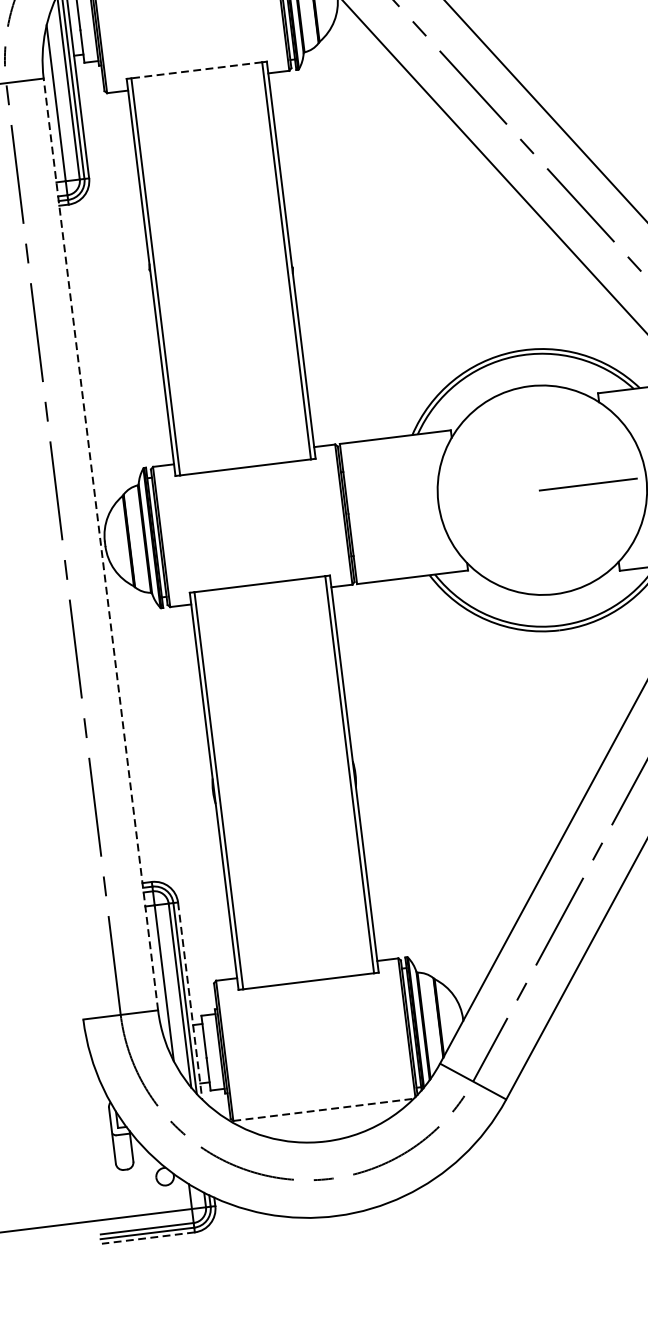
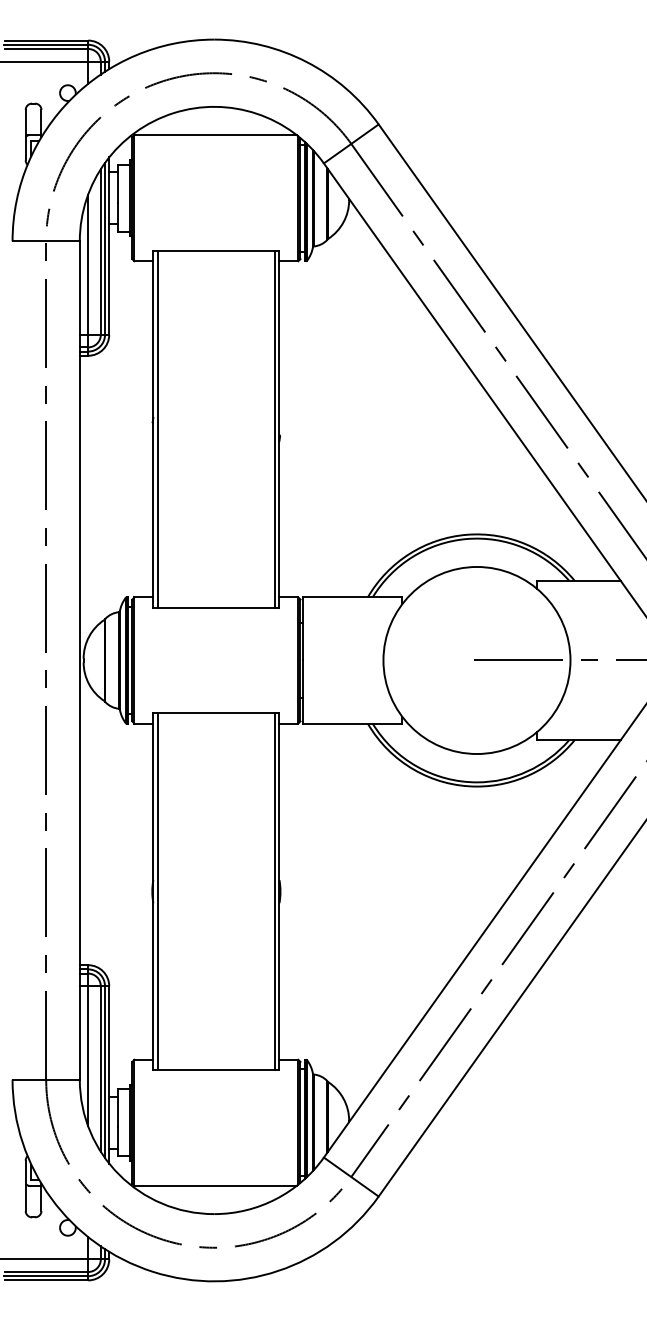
line: (196, 70) -> (216, 250), dashed -> solid
line: (100, 544) -> (79, 660), dashed -> solid
line: (190, 1000) -> (109, 1074), dashed -> solid
line: (324, 1109) -> (216, 1185), dashed -> solid
line: (148, 1238) -> (46, 1280), dashed -> solid

